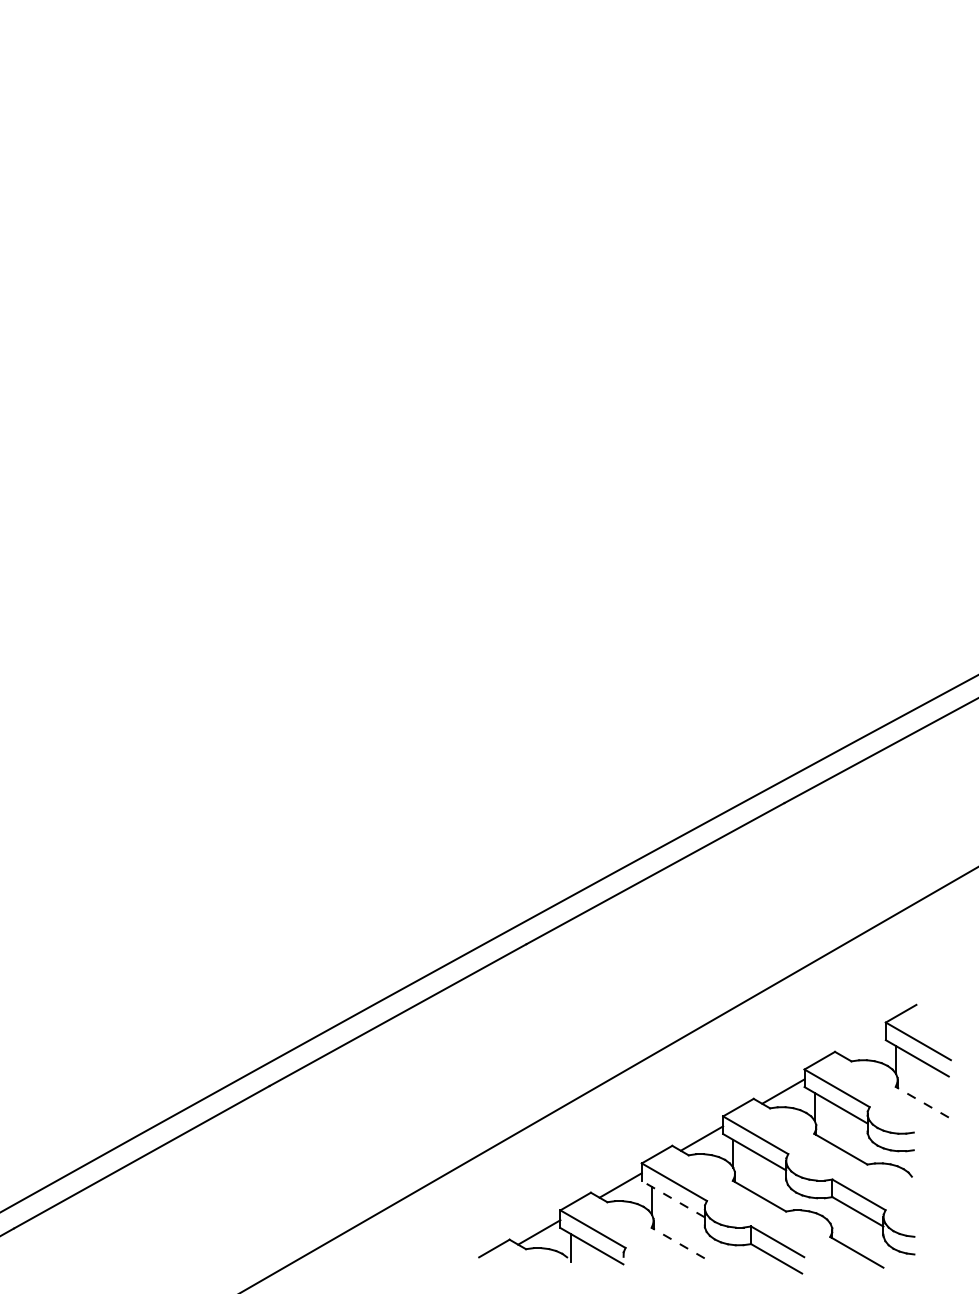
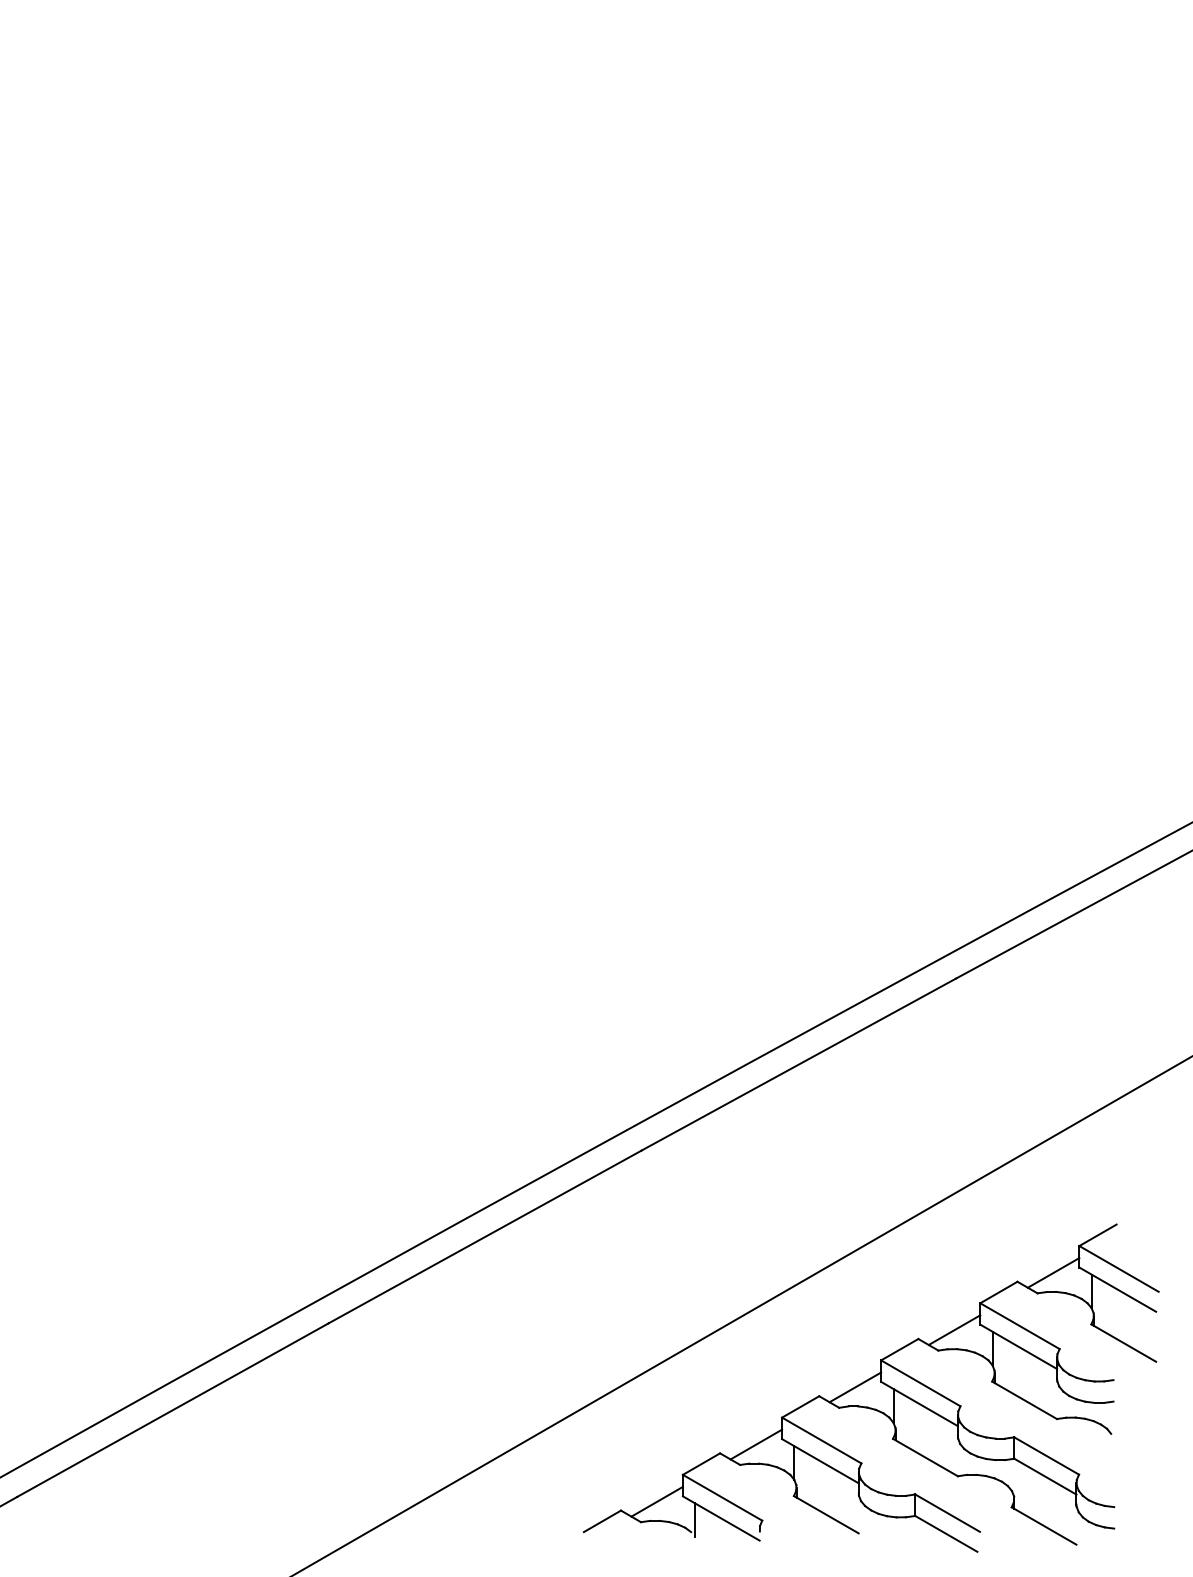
line: (864, 1044) -> (1053, 1272), added
line: (922, 1101) -> (1123, 1342), dashed -> solid
line: (673, 1199) -> (820, 1461), dashed -> solid
line: (677, 1242) -> (825, 1514), dashed -> solid

